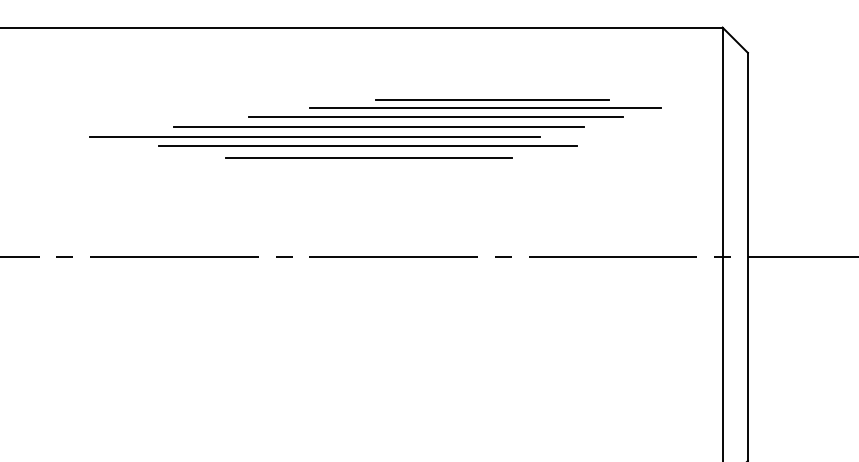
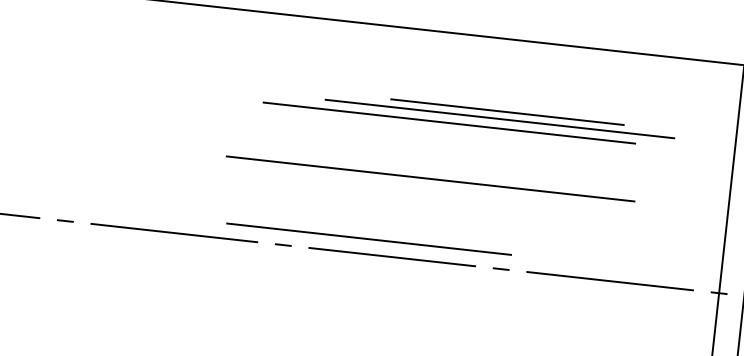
line: (378, 126) -> (429, 178), moved
line: (314, 136) -> (326, 128), removed
line: (367, 146) -> (378, 144), removed
line: (368, 157) -> (368, 238), moved

